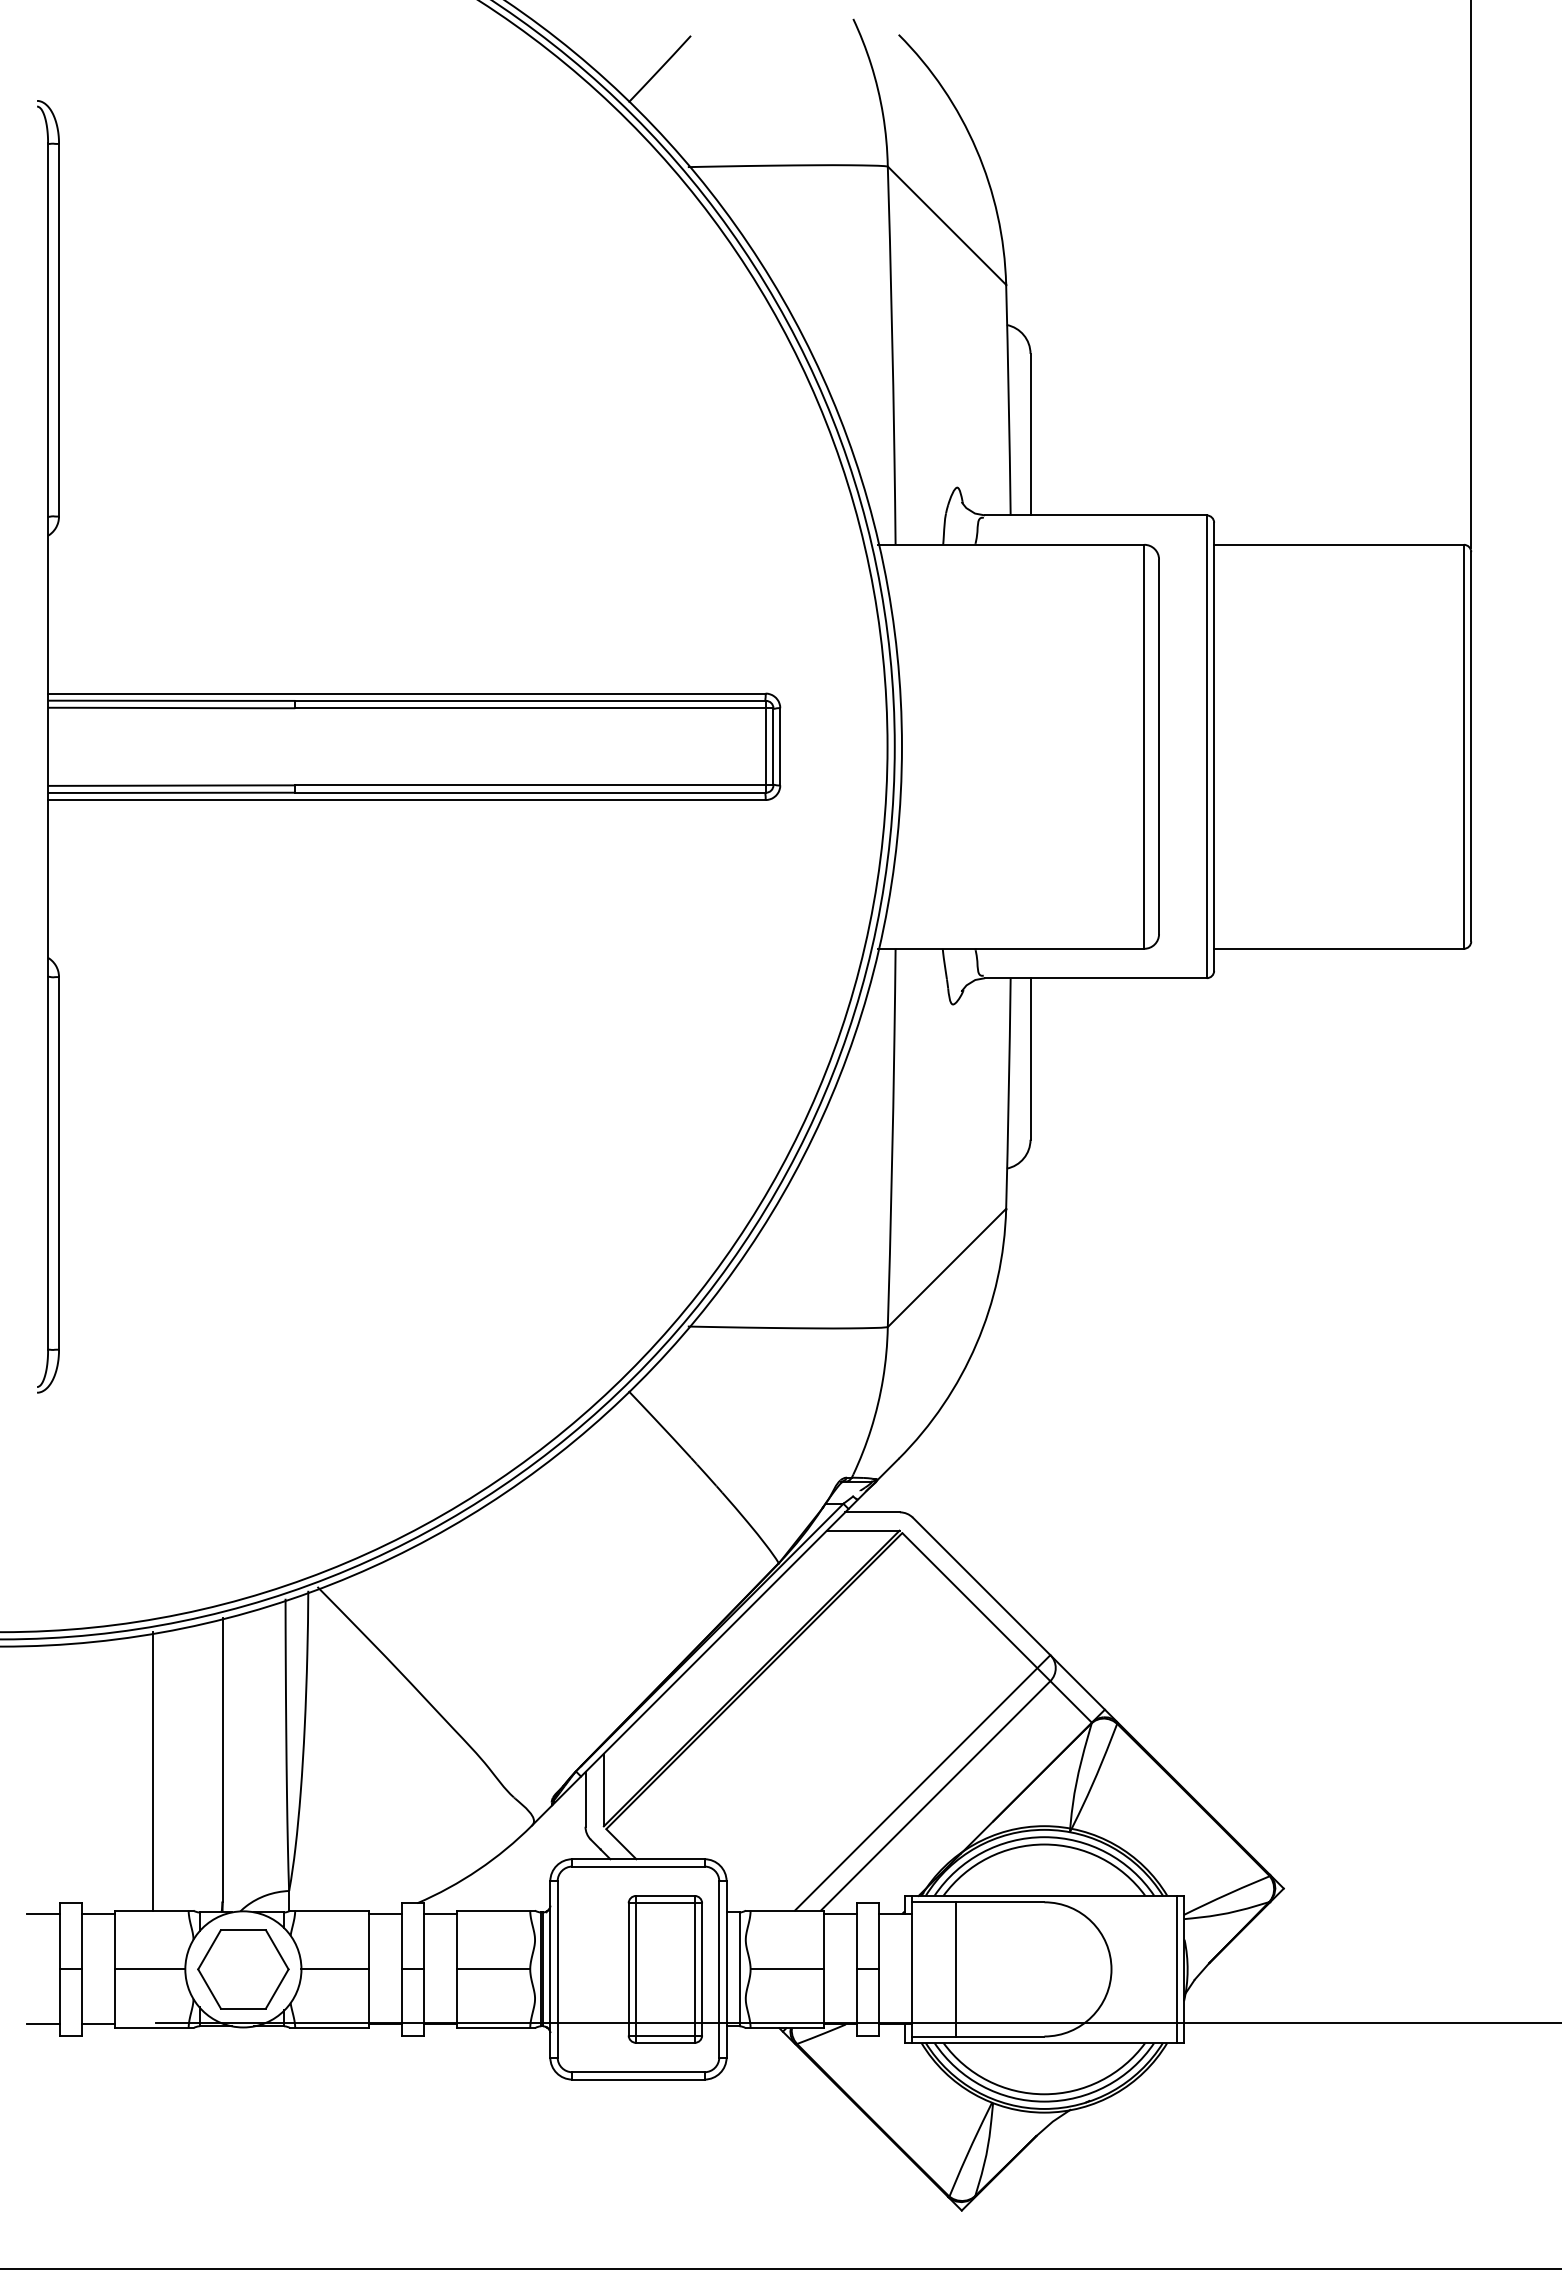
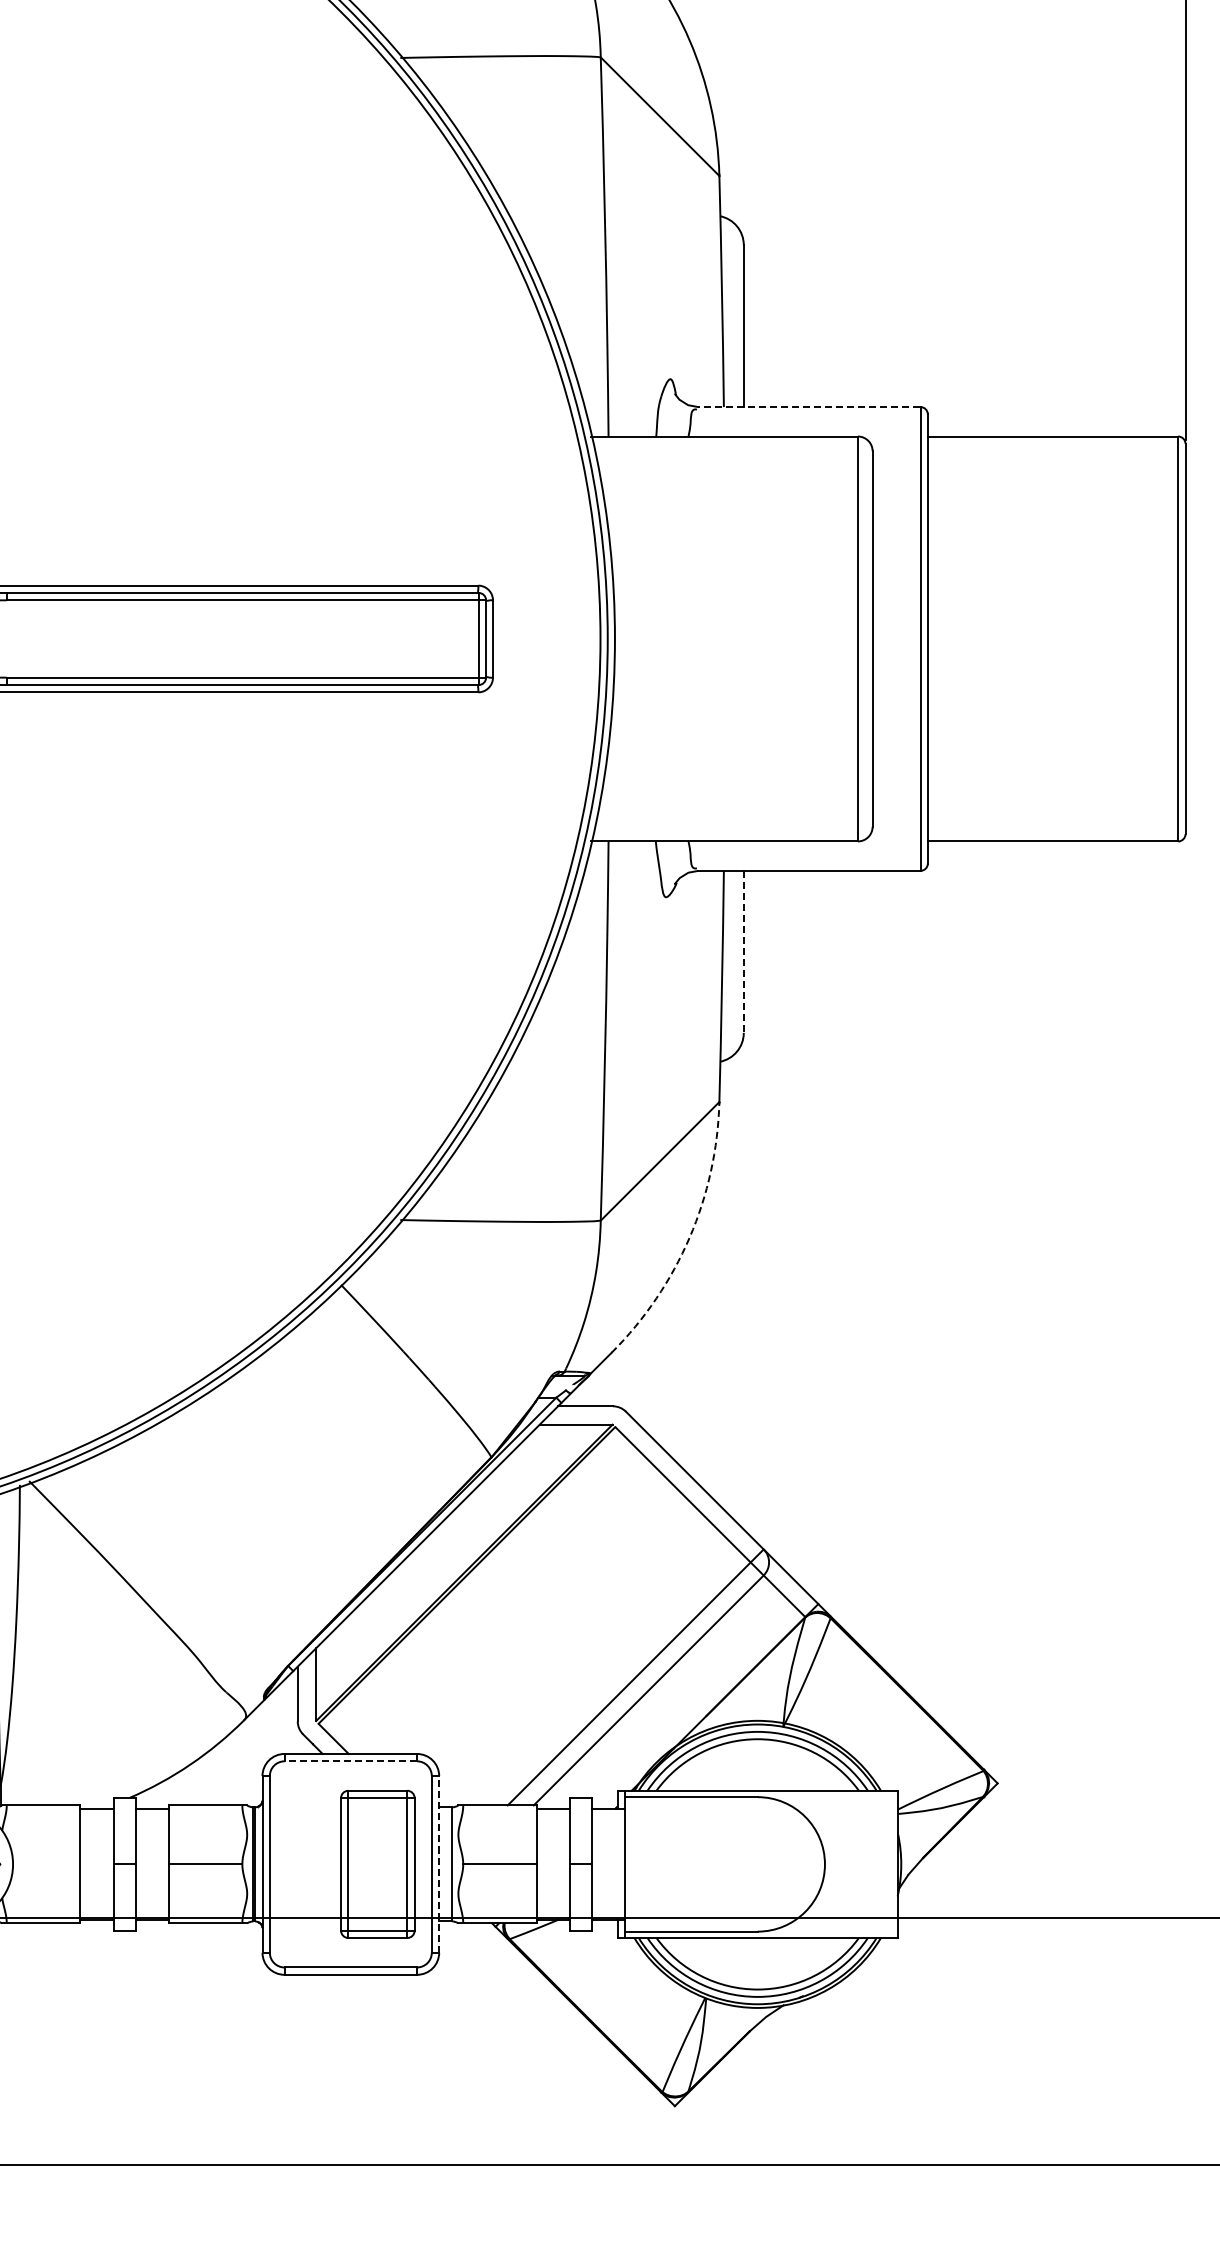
line: (1095, 515) -> (808, 407), solid -> dashed
line: (1030, 1058) -> (743, 951), solid -> dashed
arc: (976, 1344) -> (689, 1238), solid -> dashed
line: (637, 1866) -> (349, 1761), solid -> dashed
line: (726, 1968) -> (439, 1863), solid -> dashed
line: (1176, 1968) -> (890, 1863), removed
line: (334, 1969) -> (46, 1864), removed
line: (956, 1969) -> (669, 1864), removed

